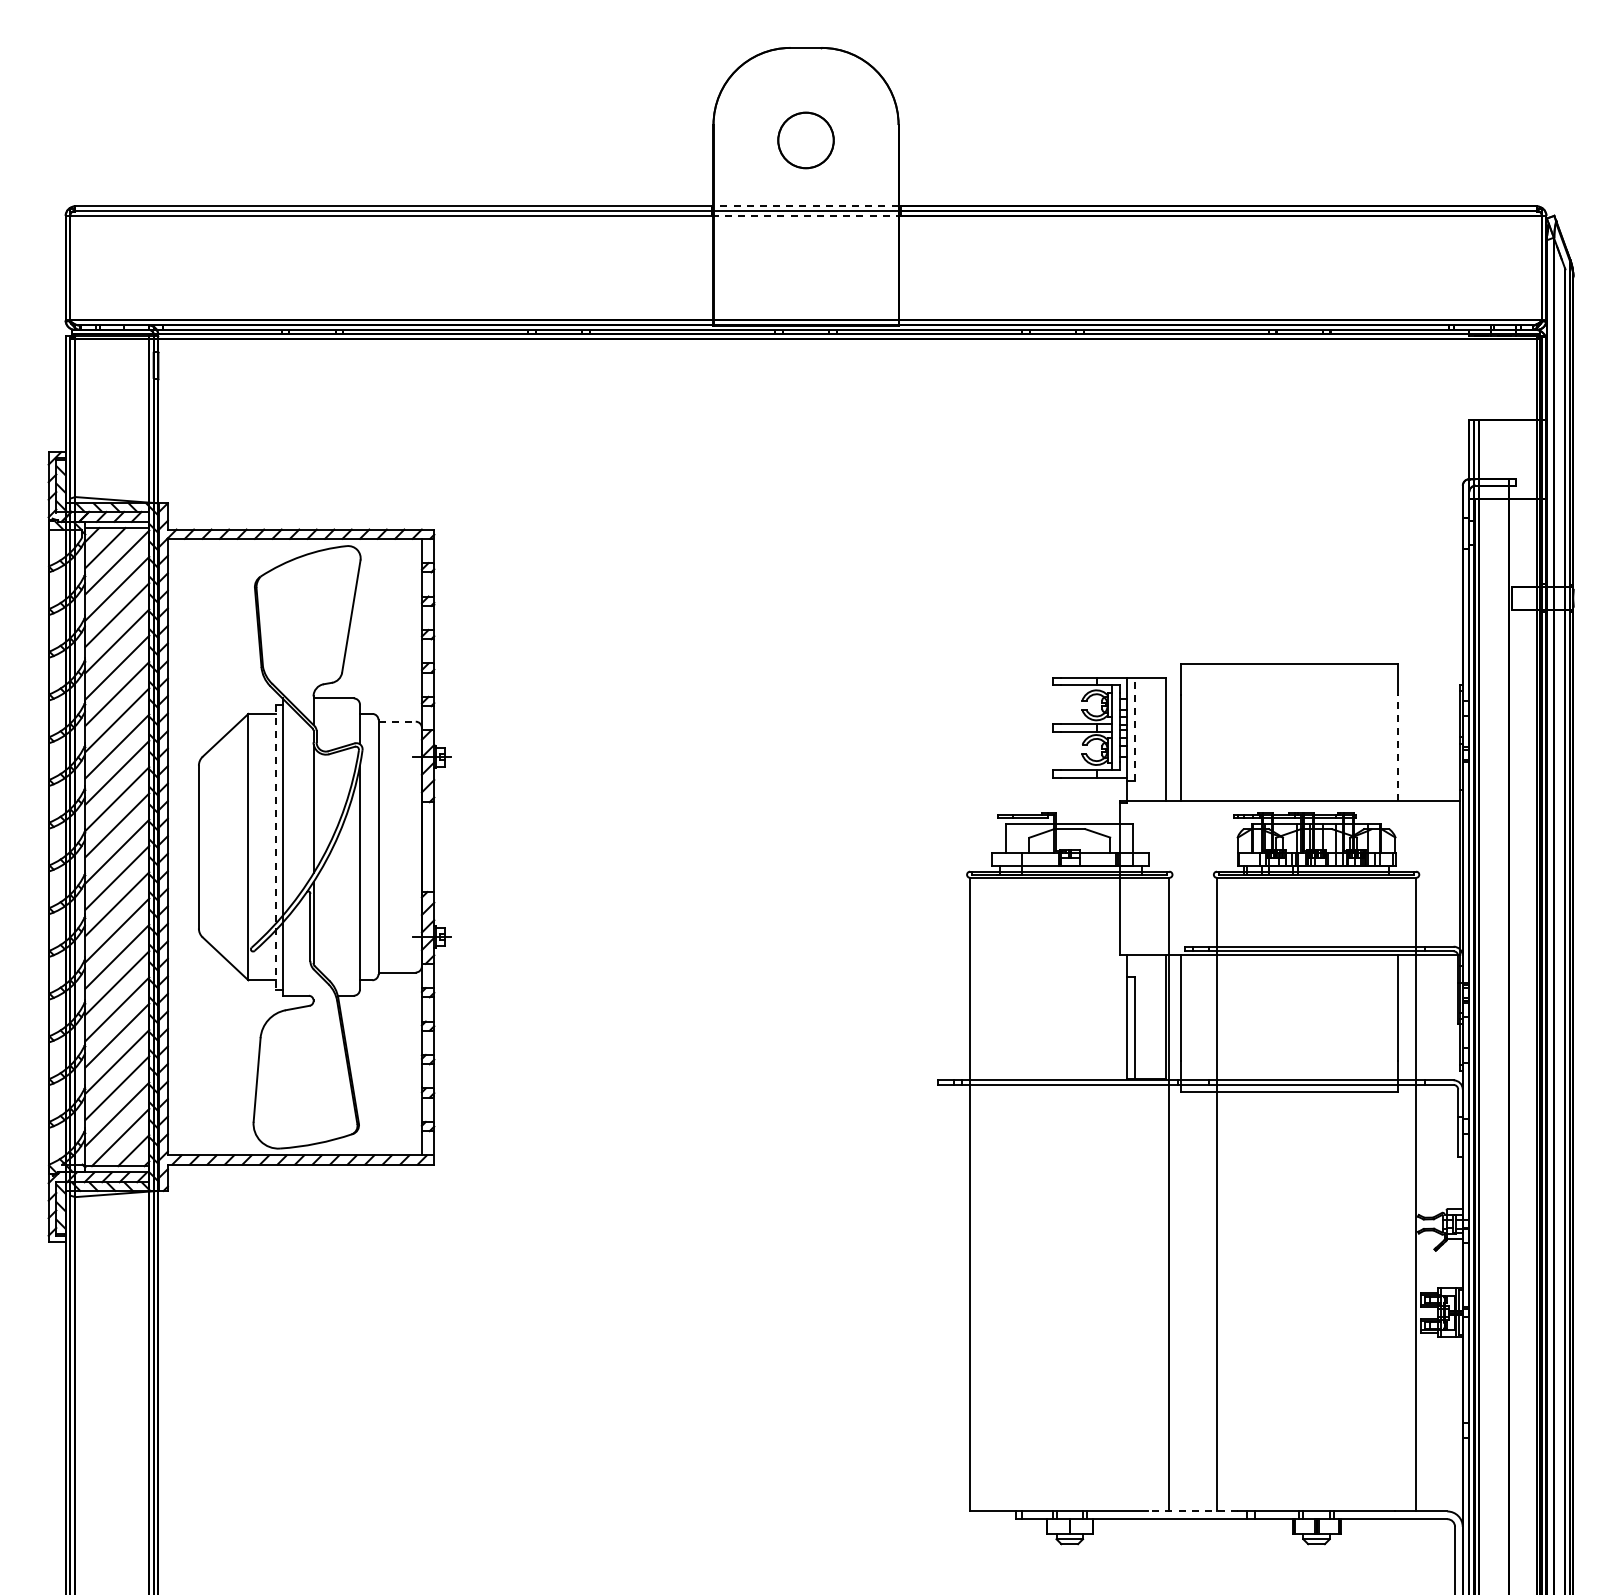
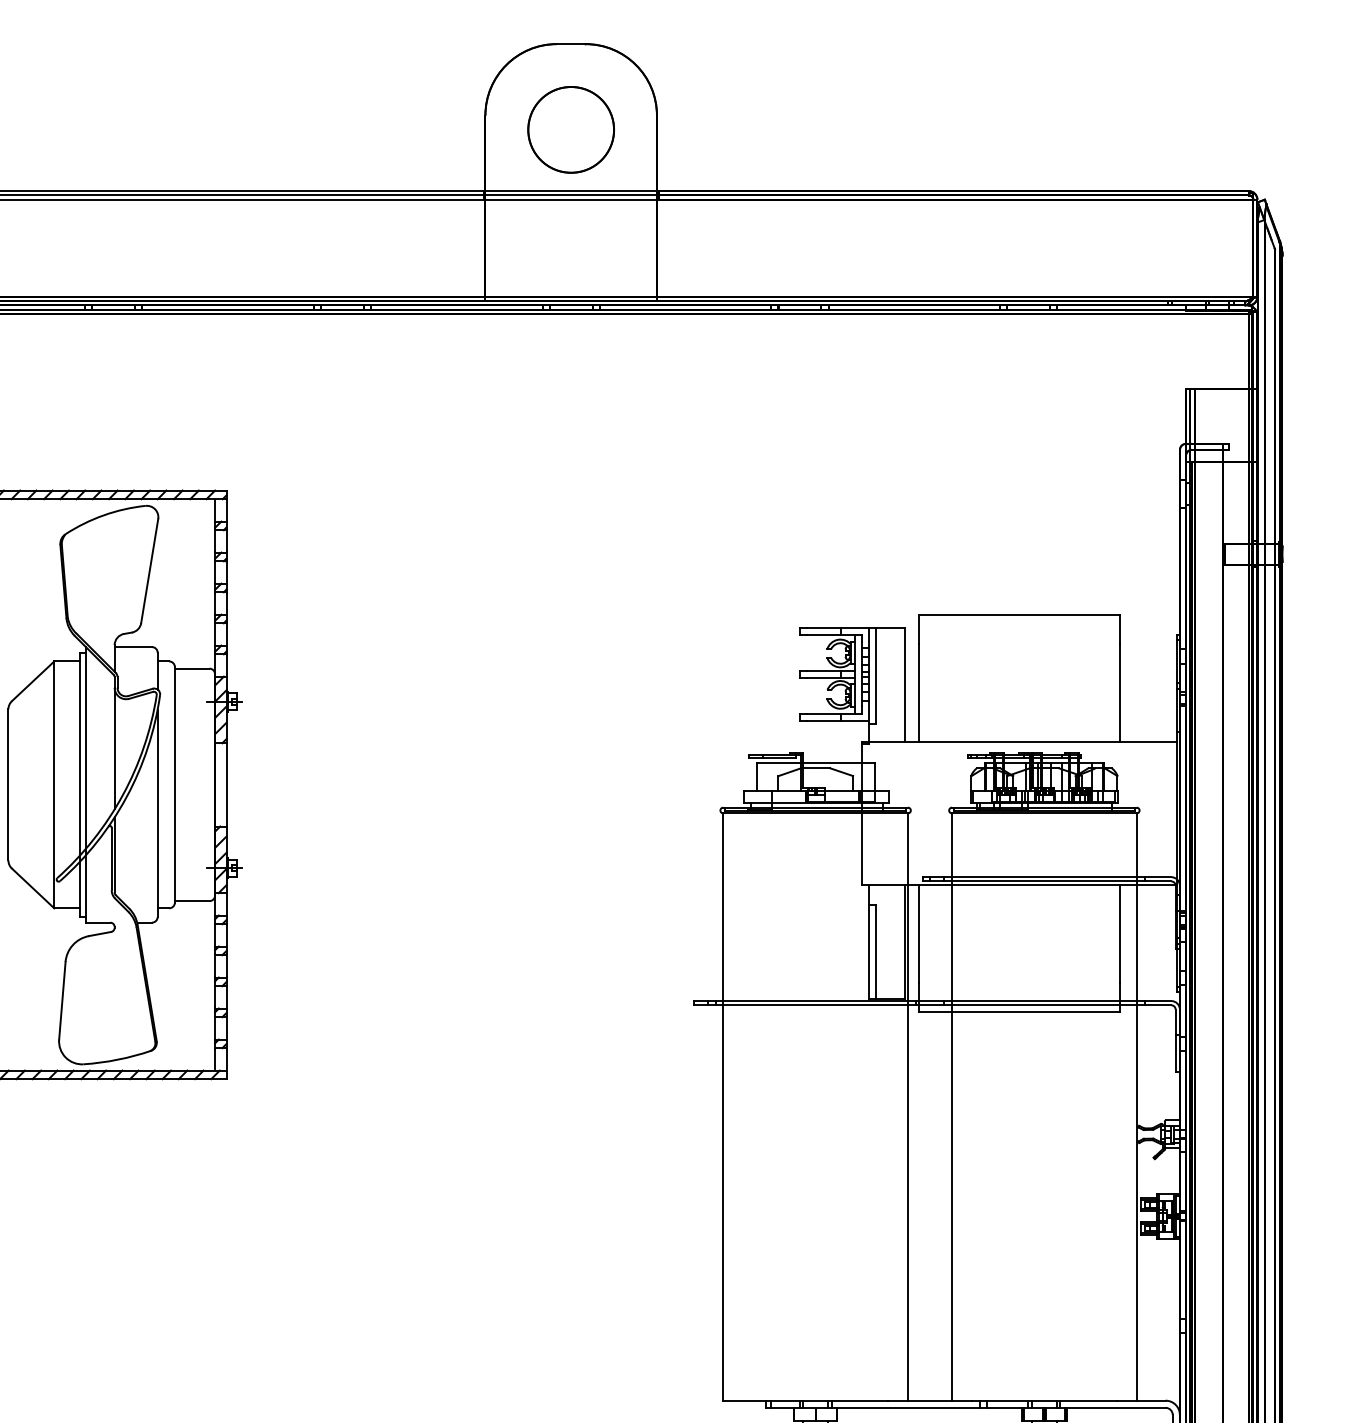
part: (805, 140) -> (570, 129), size x1.67
line: (806, 206) -> (571, 191), dashed -> solid
line: (806, 215) -> (571, 199), dashed -> solid
line: (397, 721) -> (192, 668), dashed -> solid
line: (1135, 729) -> (876, 675), dashed -> solid
line: (1398, 748) -> (1120, 693), dashed -> solid
line: (276, 847) -> (80, 785), dashed -> solid
line: (1192, 1511) -> (929, 1400), dashed -> solid

